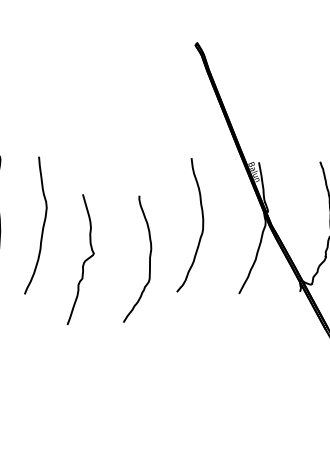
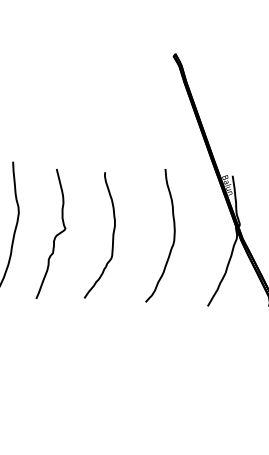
curve: (149, 258) -> (112, 235), moved
curve: (83, 261) -> (54, 236), moved

